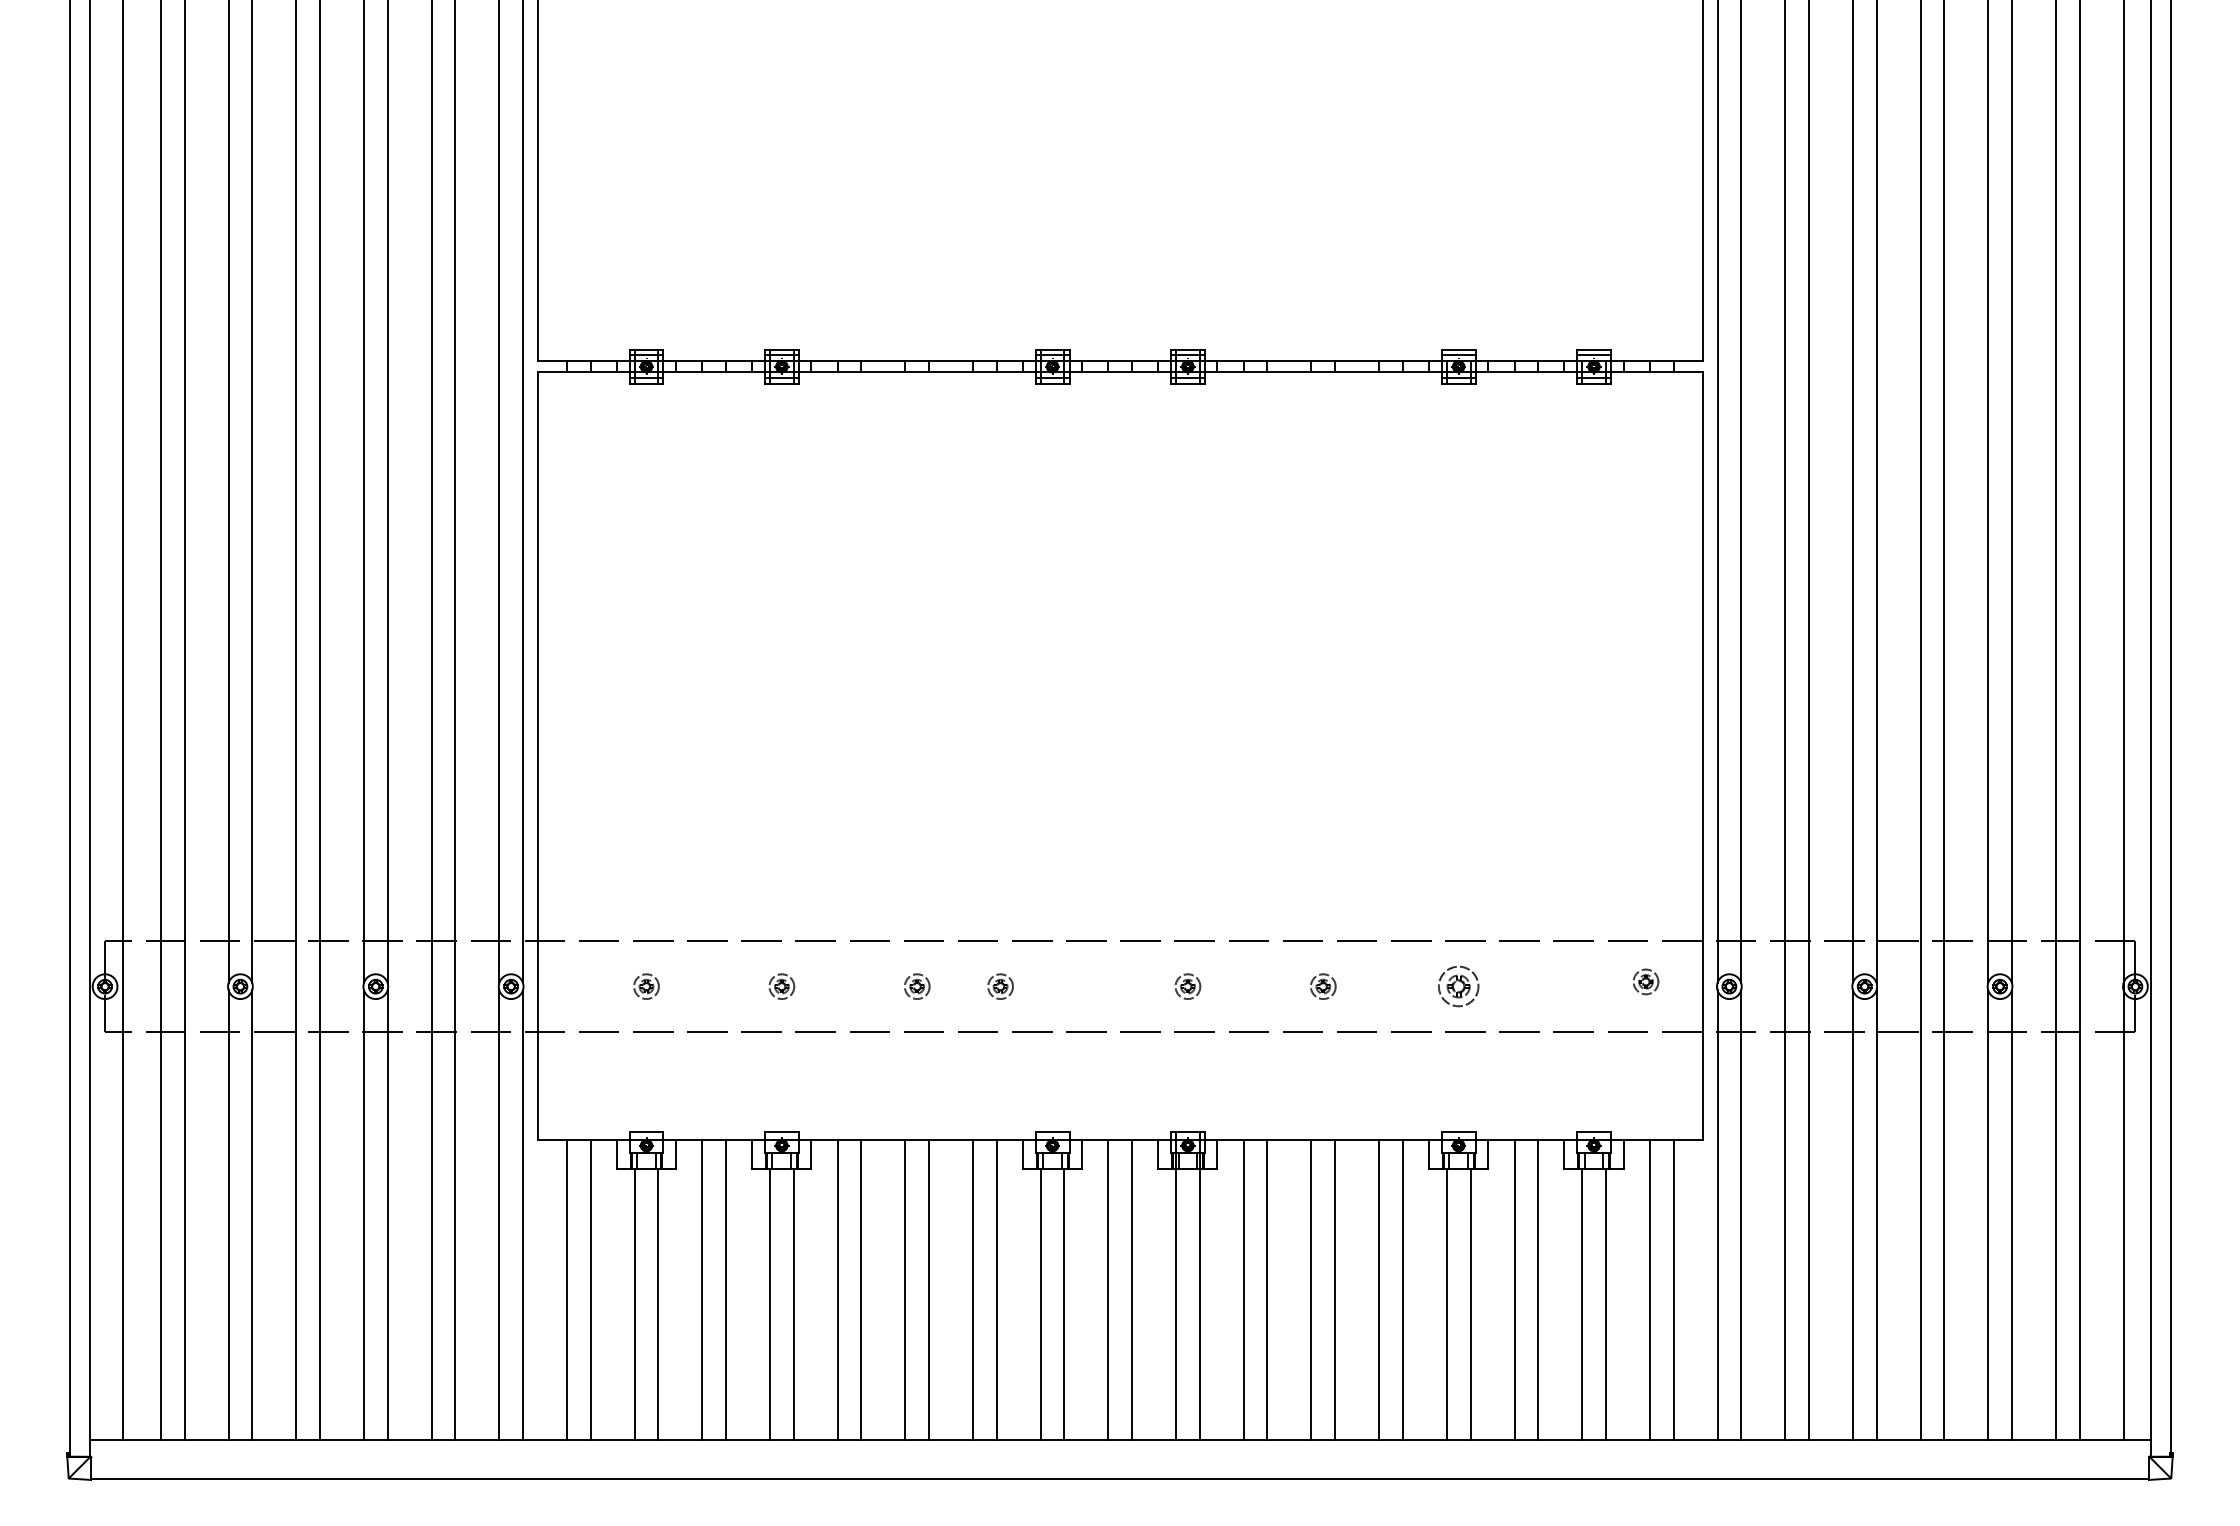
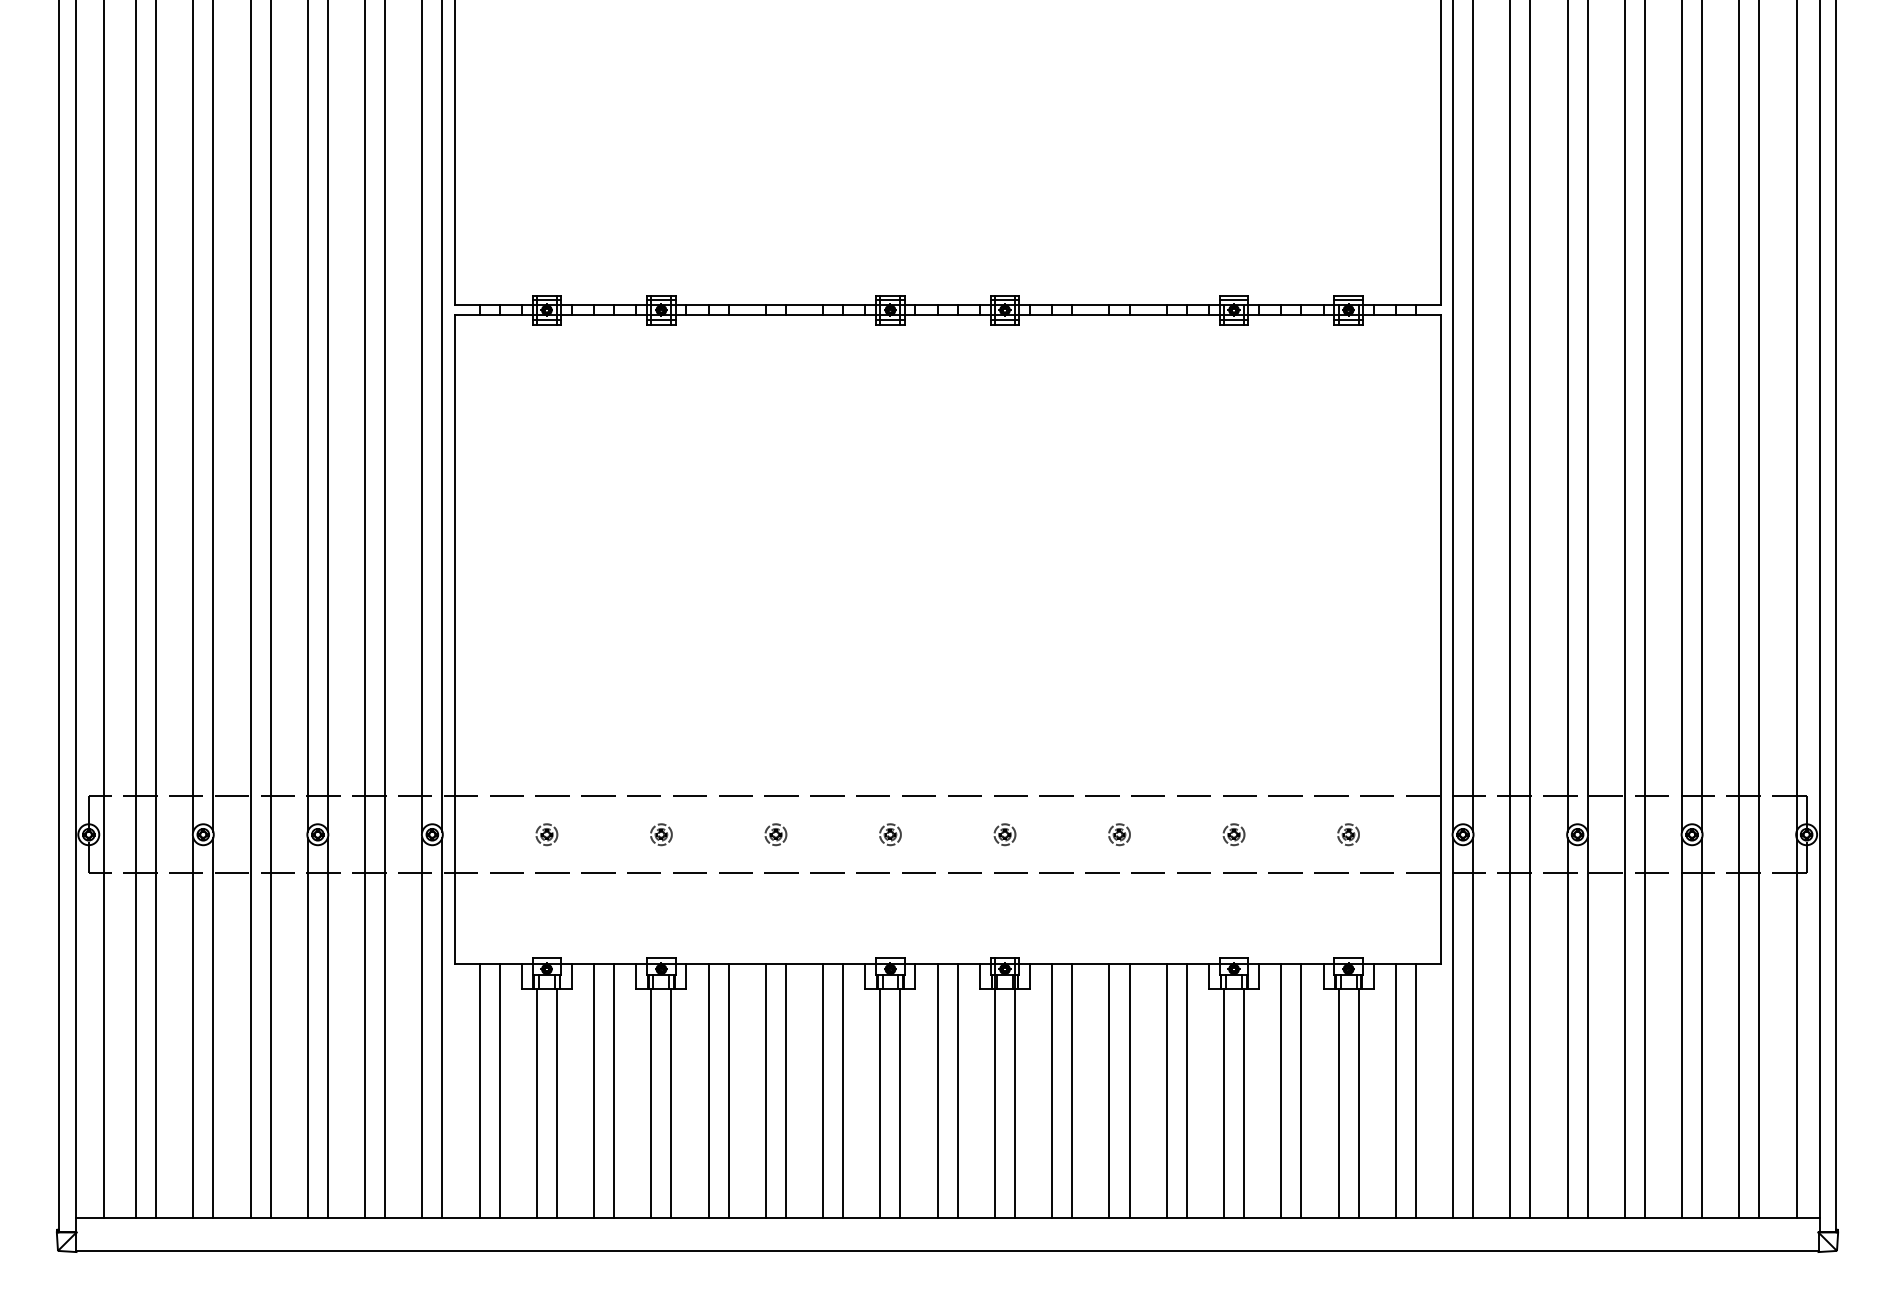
part: (1645, 981) -> (1348, 834), moved
part: (1000, 986) -> (890, 834), moved
part: (1458, 986) -> (1233, 834), size x0.62

